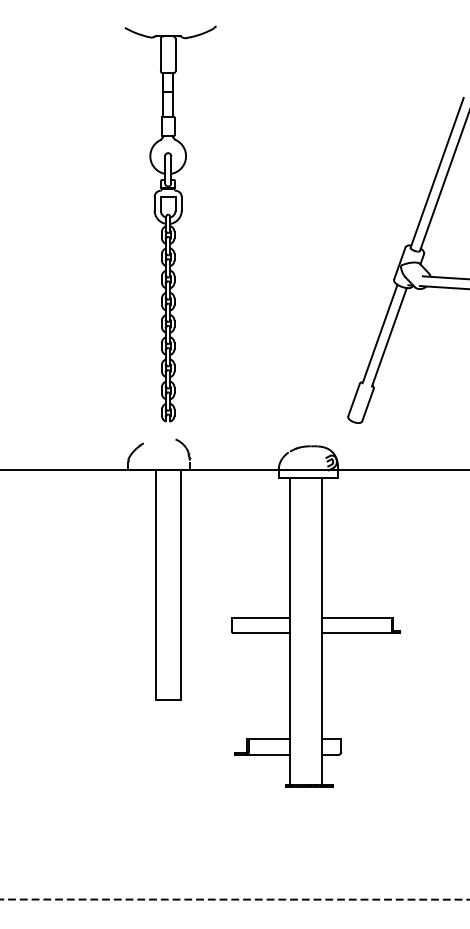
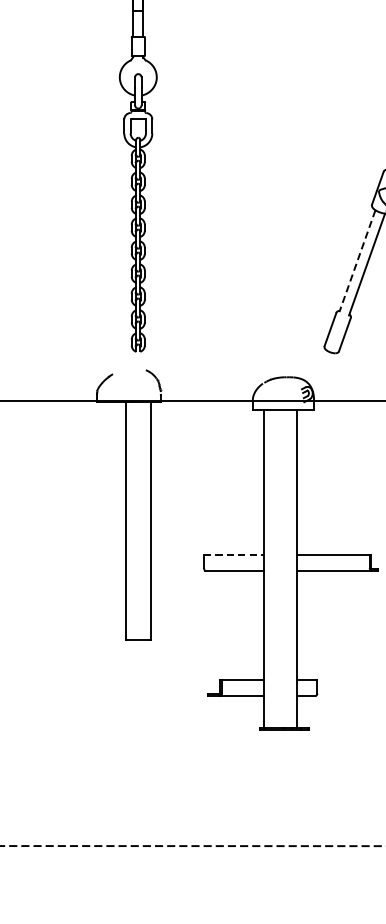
line: (379, 334) -> (356, 261), solid -> dashed
line: (261, 617) -> (234, 554), solid -> dashed

